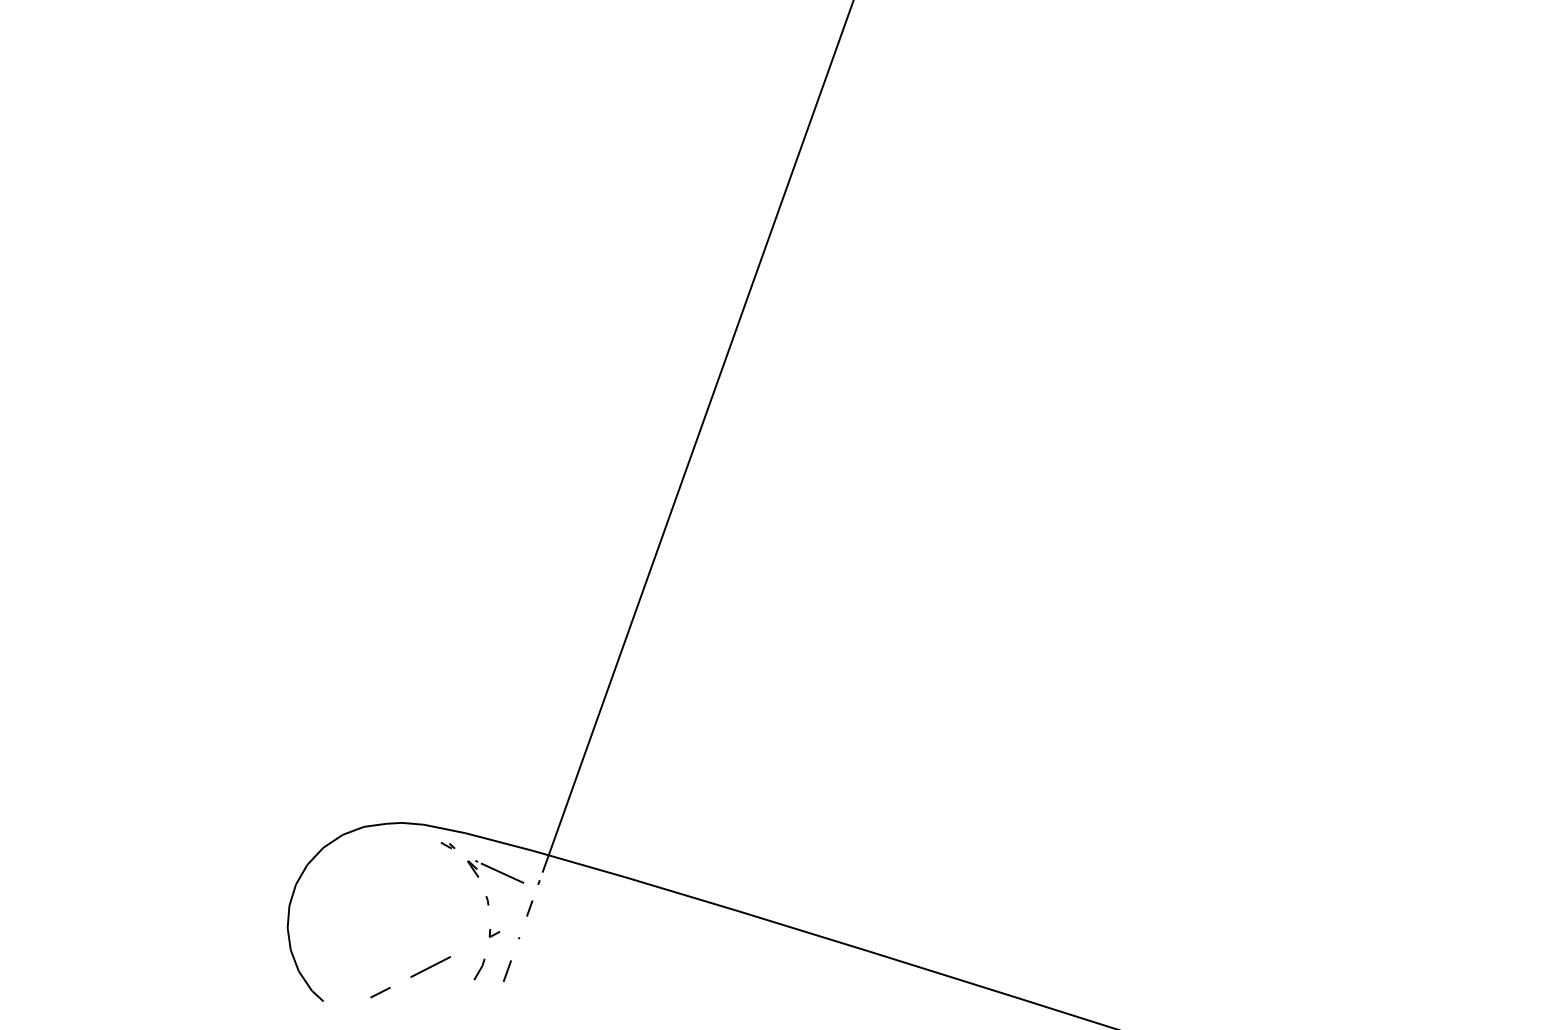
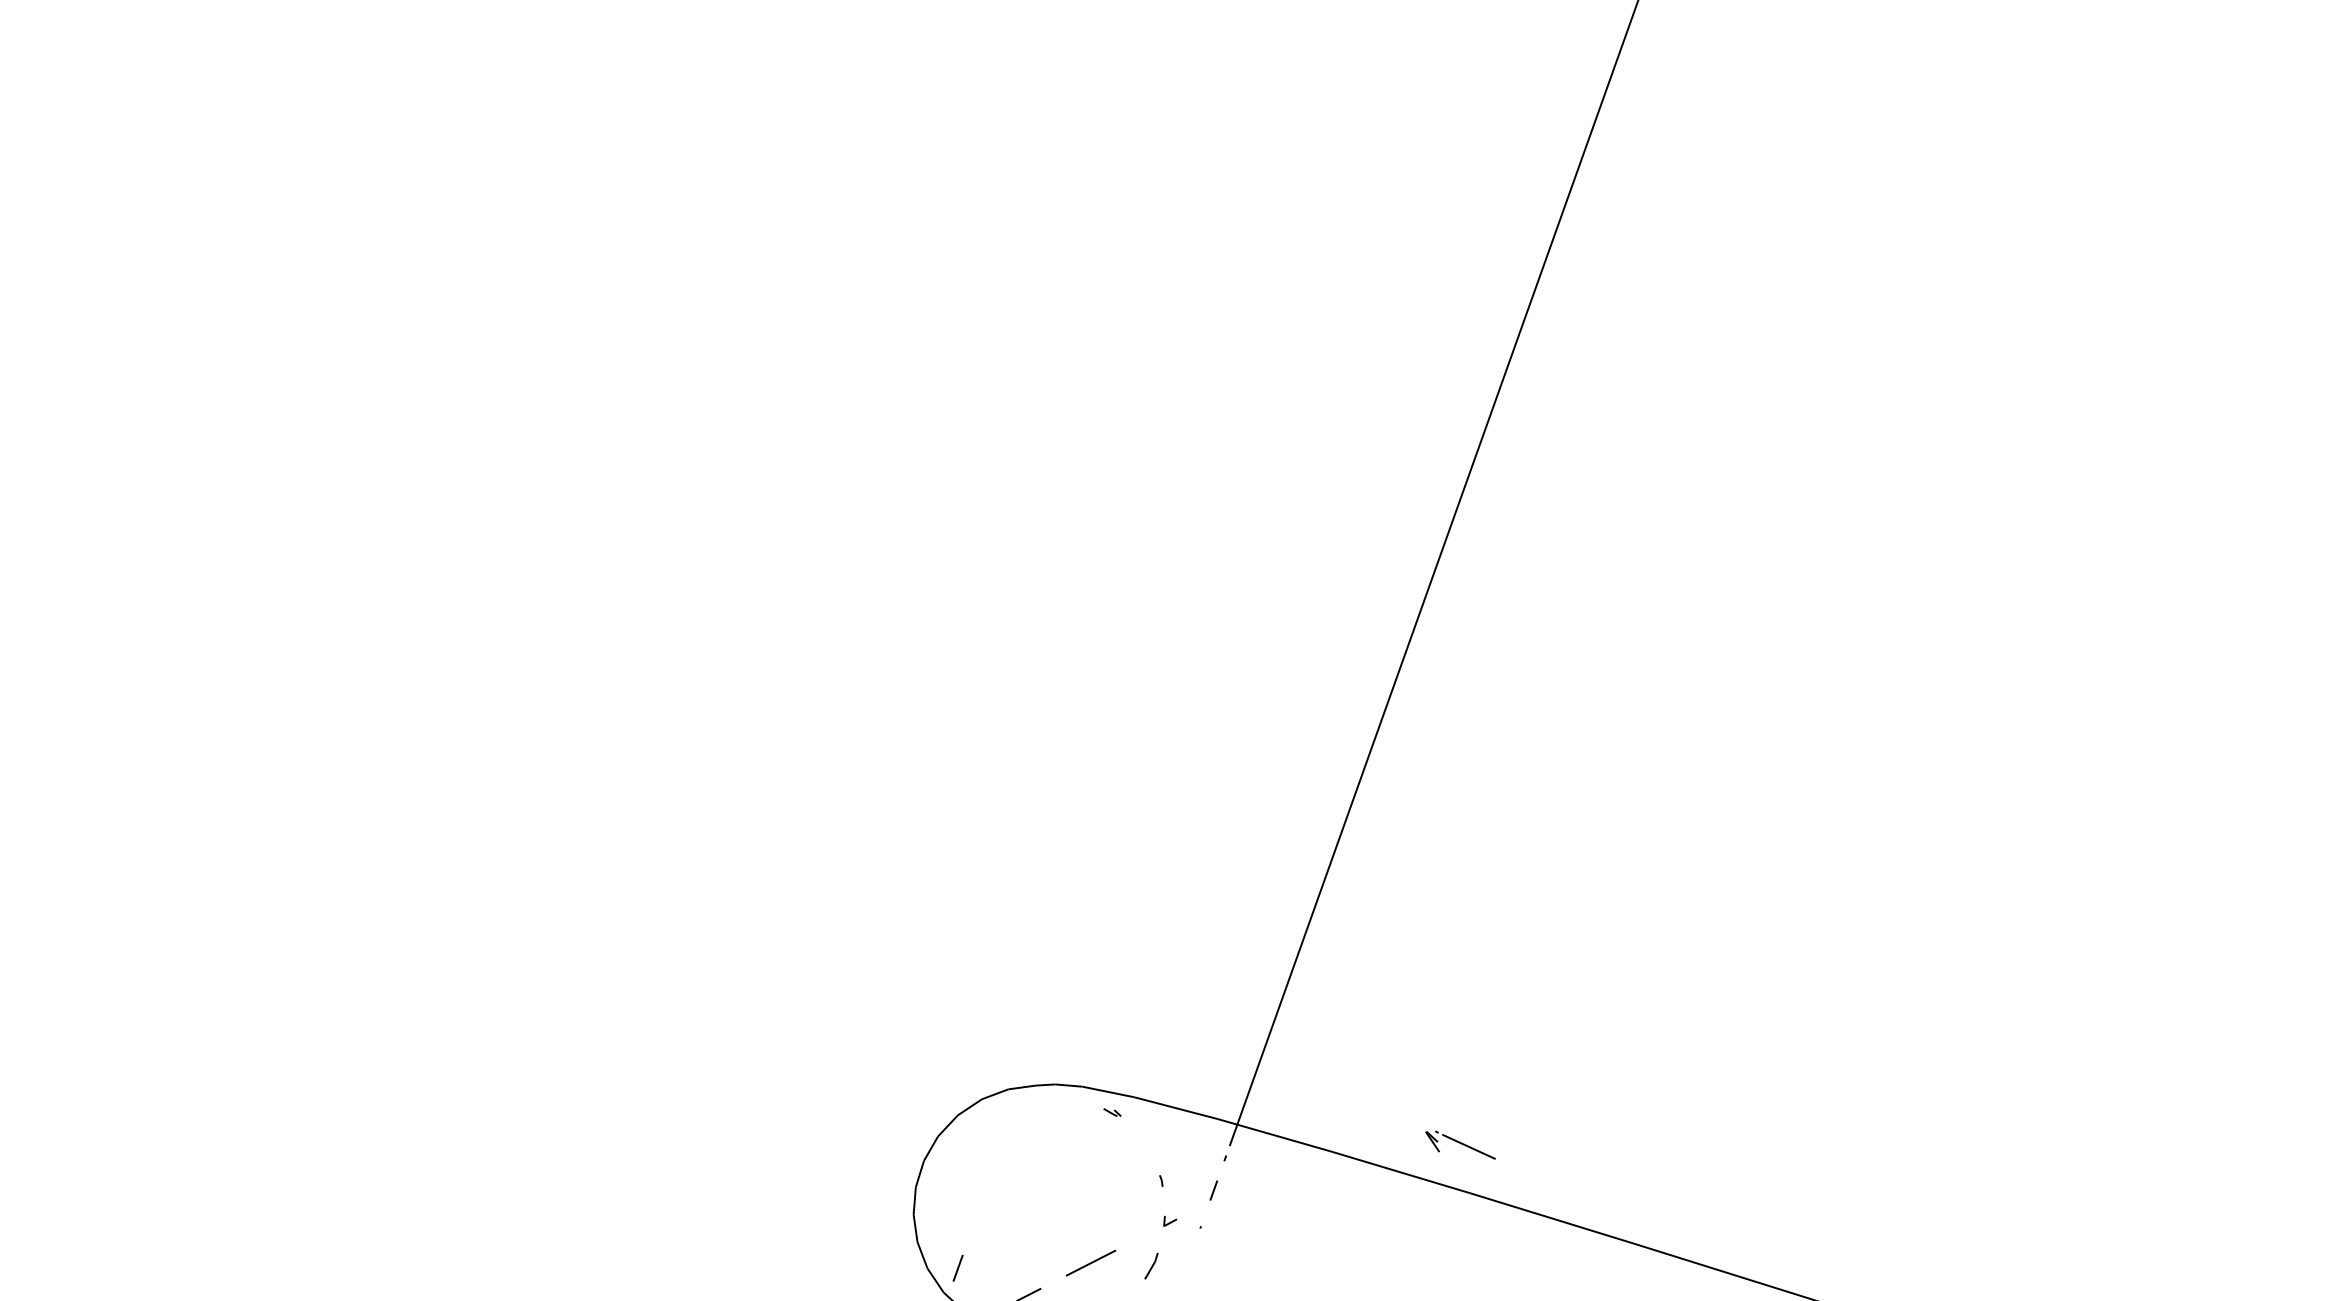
part: (495, 871) -> (1460, 1144), moved
line: (506, 970) -> (957, 1267), moved

